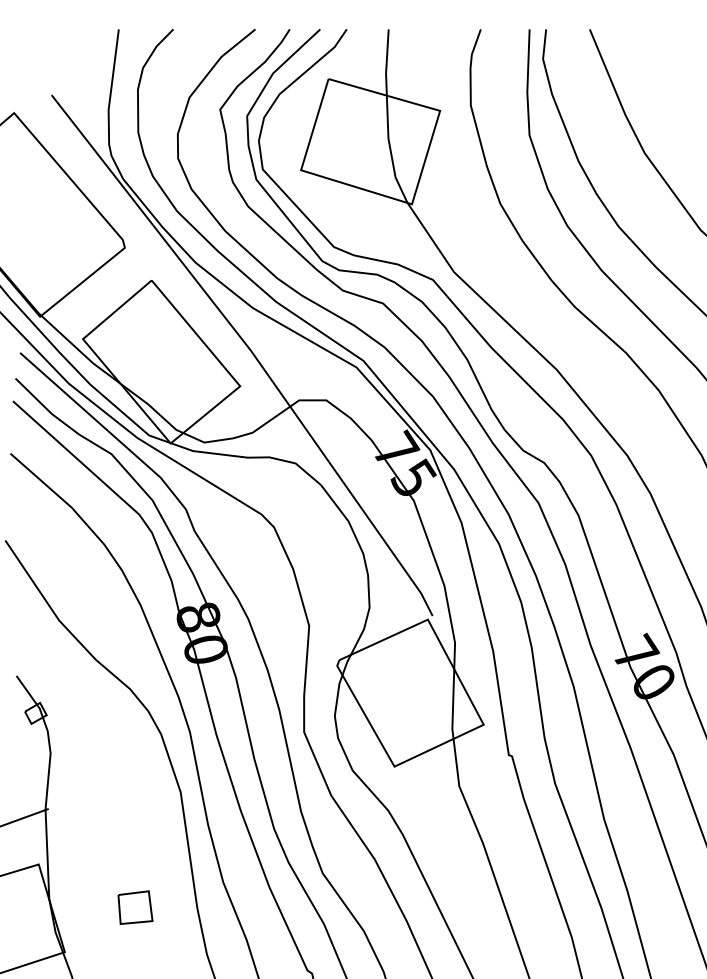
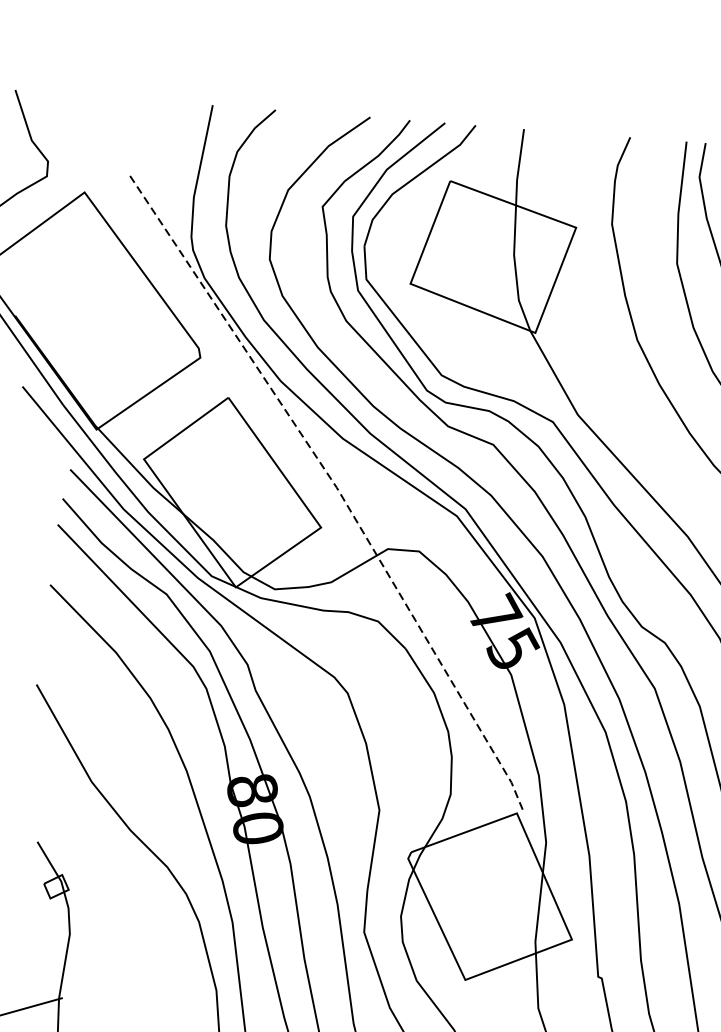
line: (251, 350) -> (337, 487), solid -> dashed

